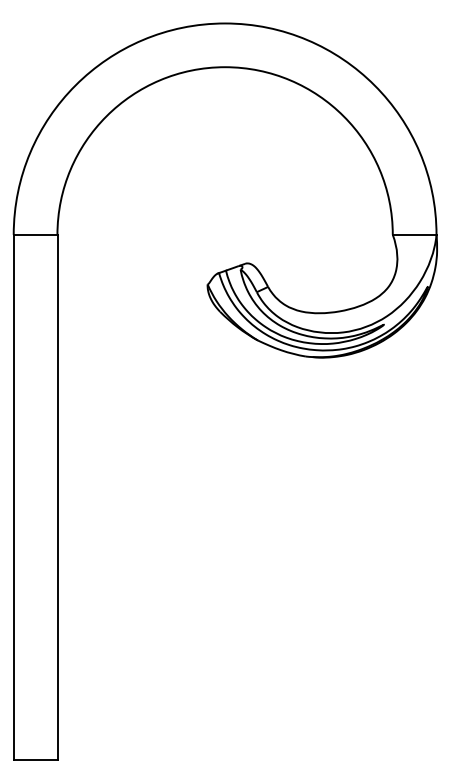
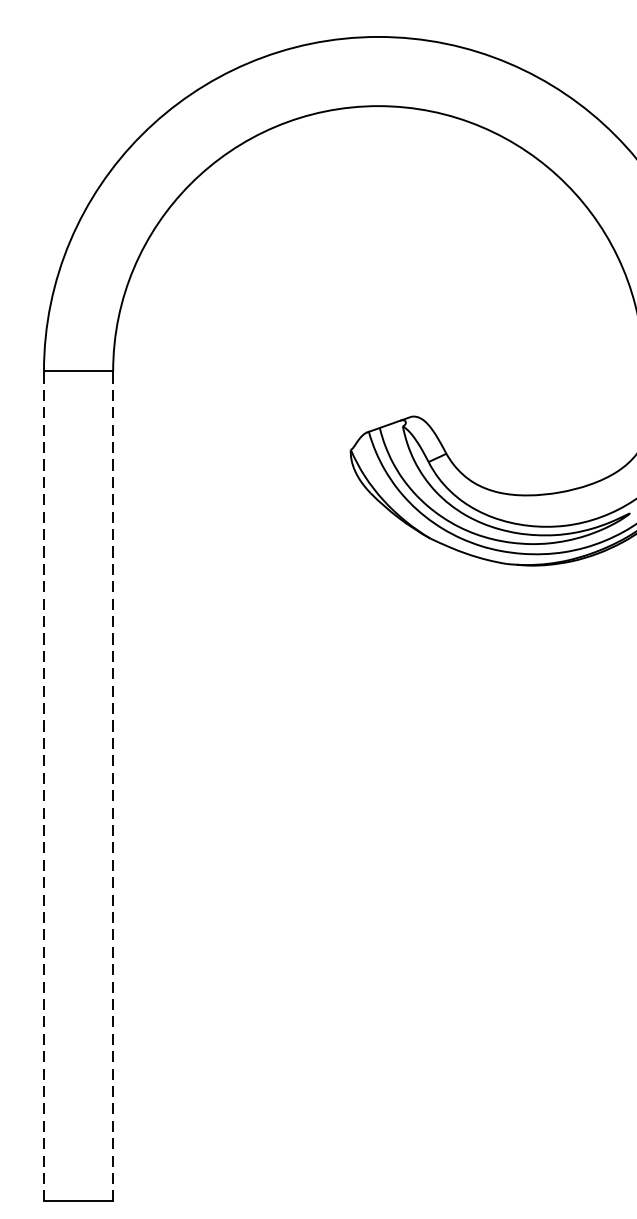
line: (13, 496) -> (43, 785), solid -> dashed
line: (57, 496) -> (113, 785), solid -> dashed

